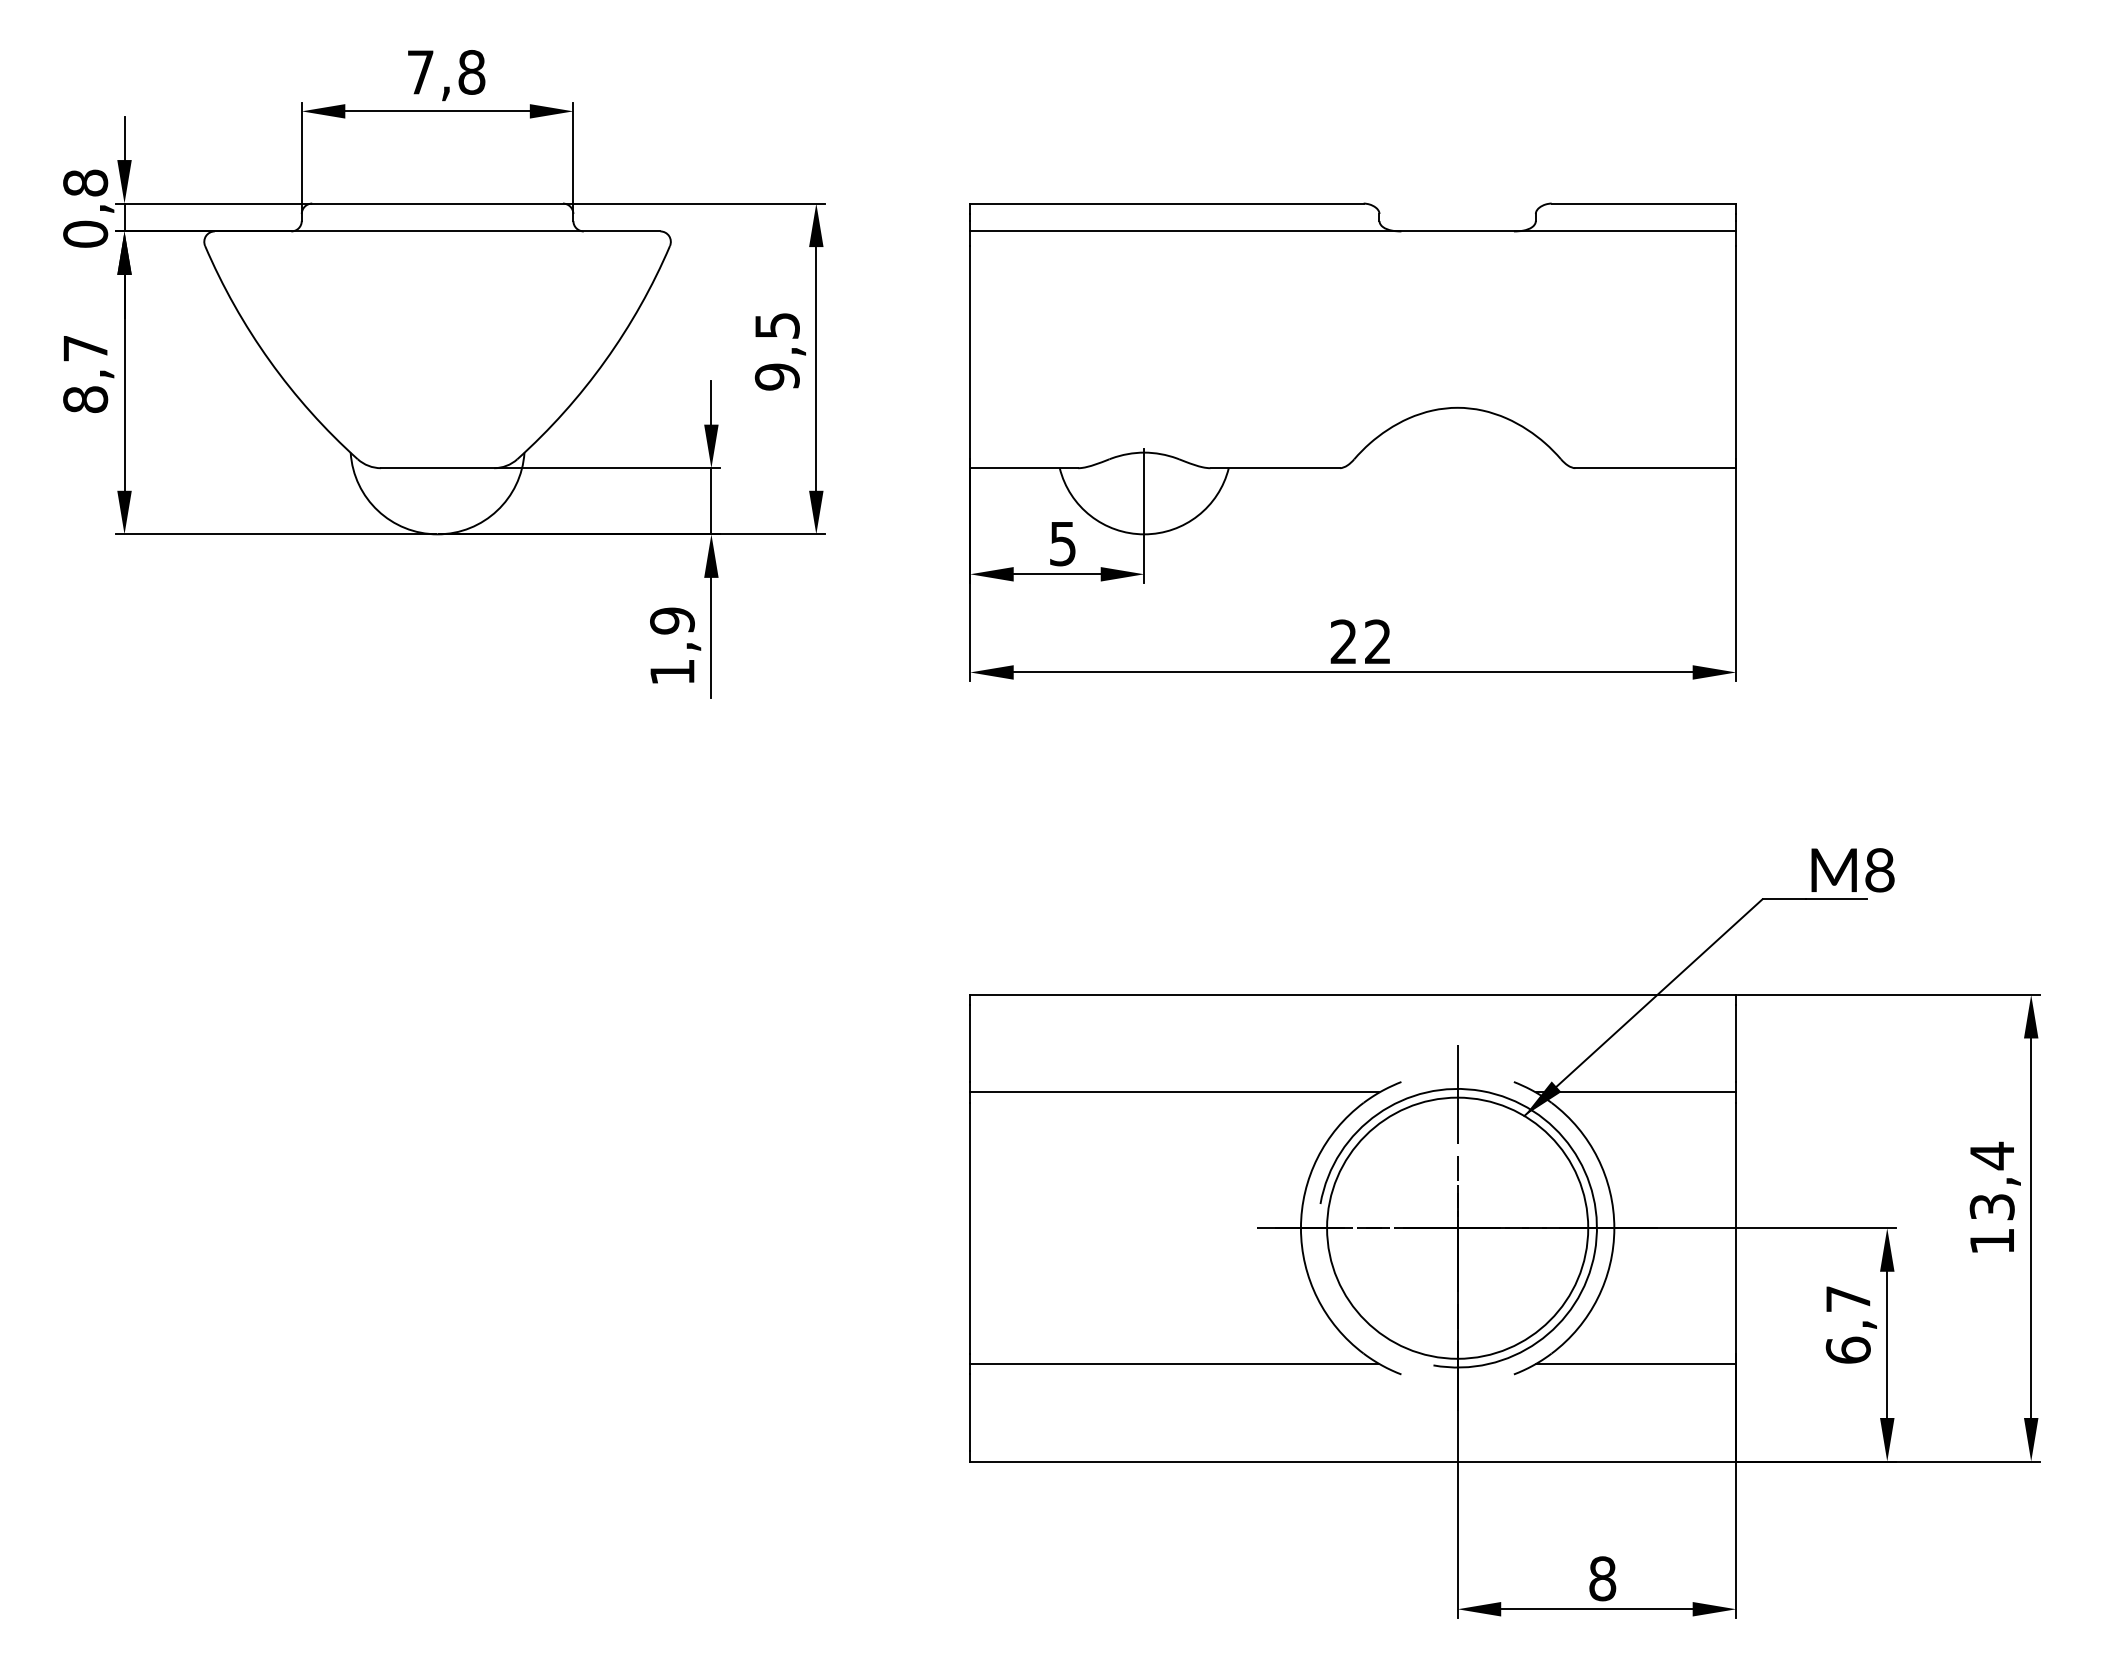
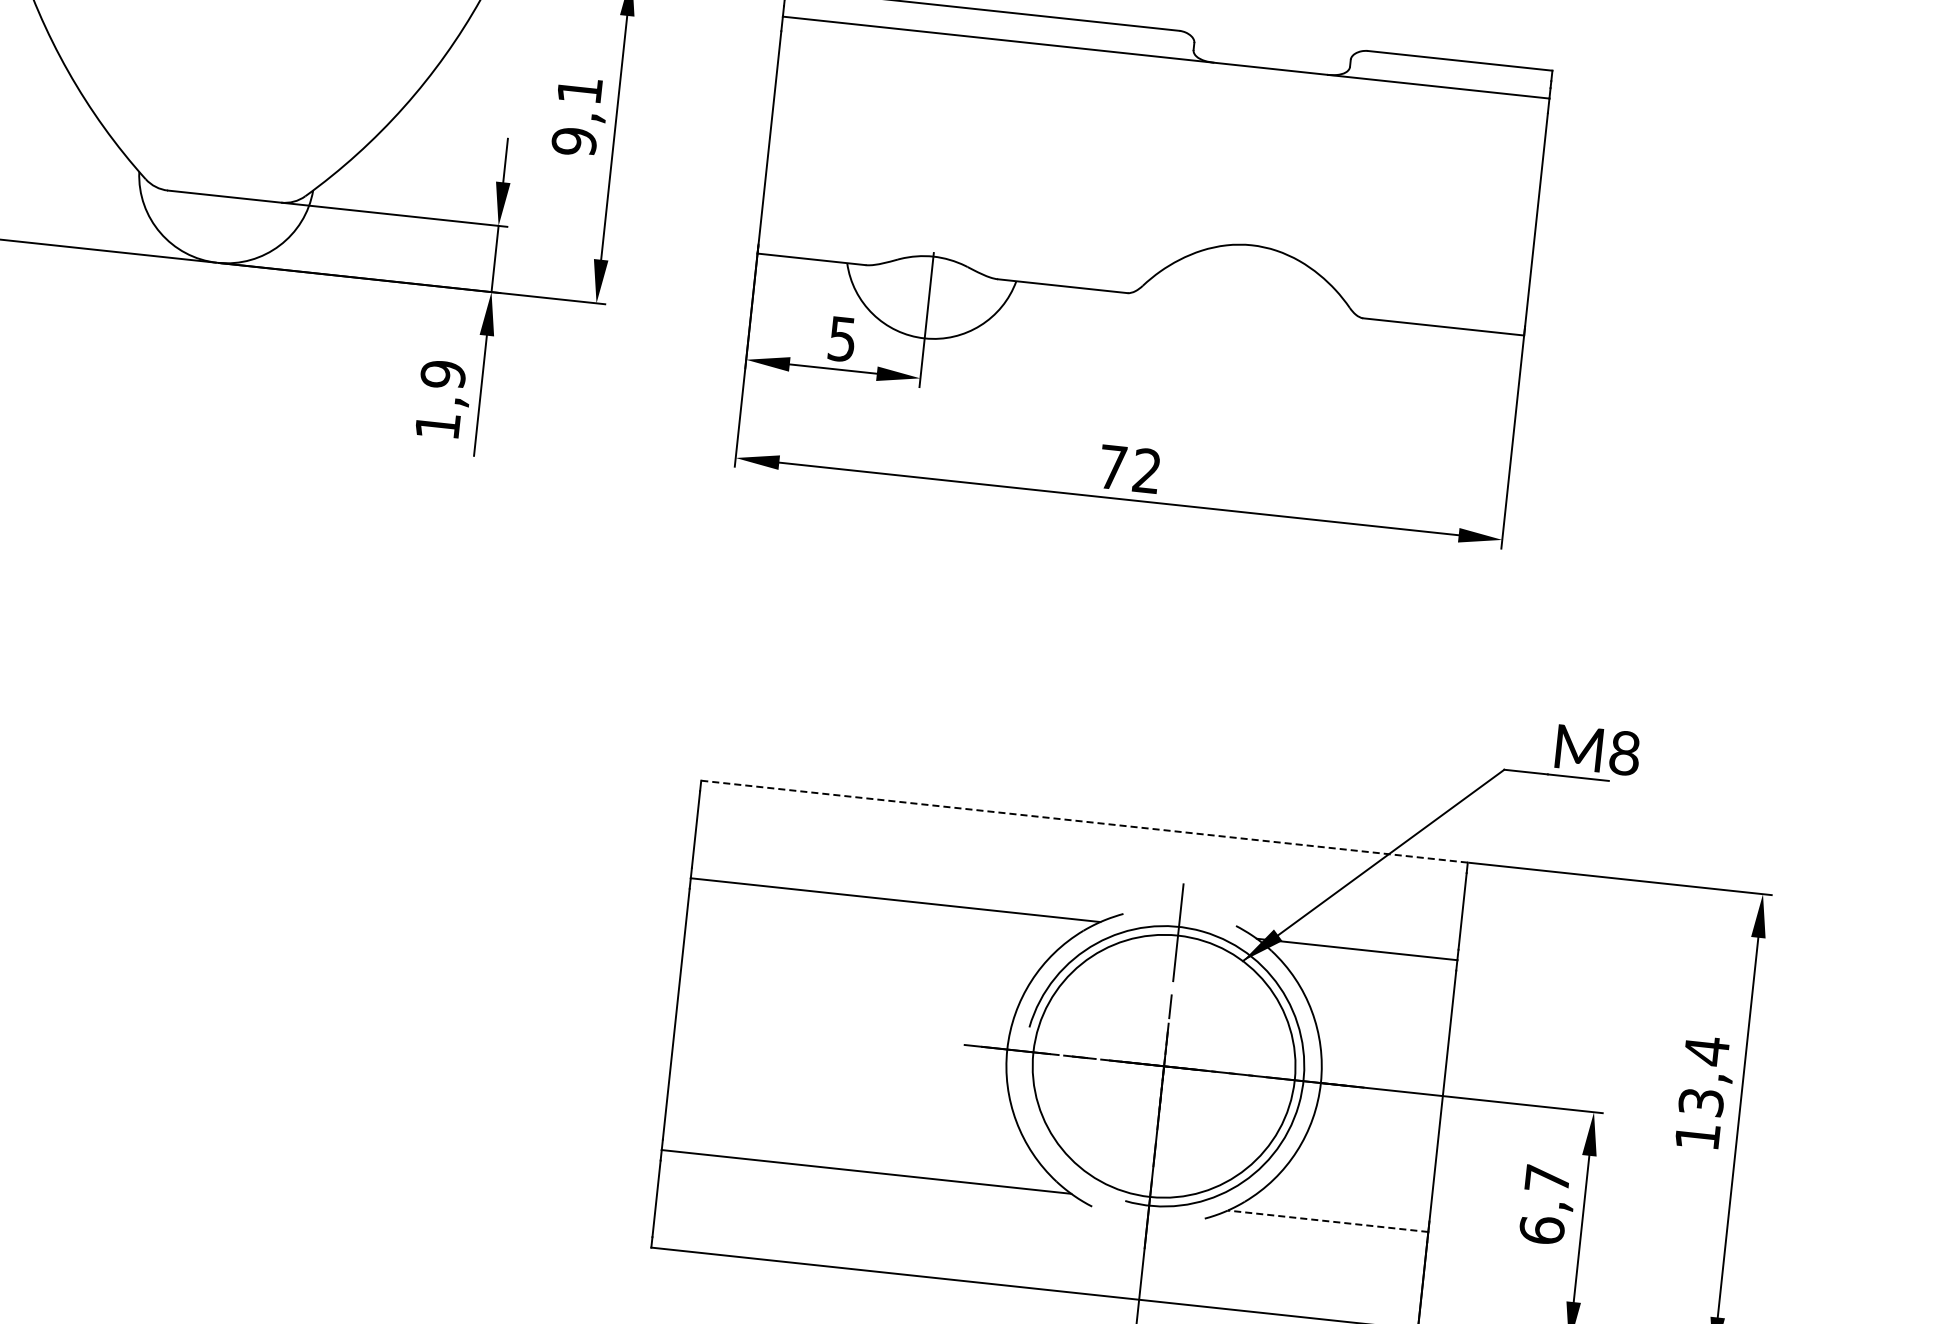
text: (777, 325) -> (580, 90), 9,5 -> 9,1
text: (1343, 641) -> (1112, 466), 22 -> 72
line: (1353, 994) -> (1084, 821), solid -> dashed
line: (1635, 1364) -> (1327, 1221), solid -> dashed

